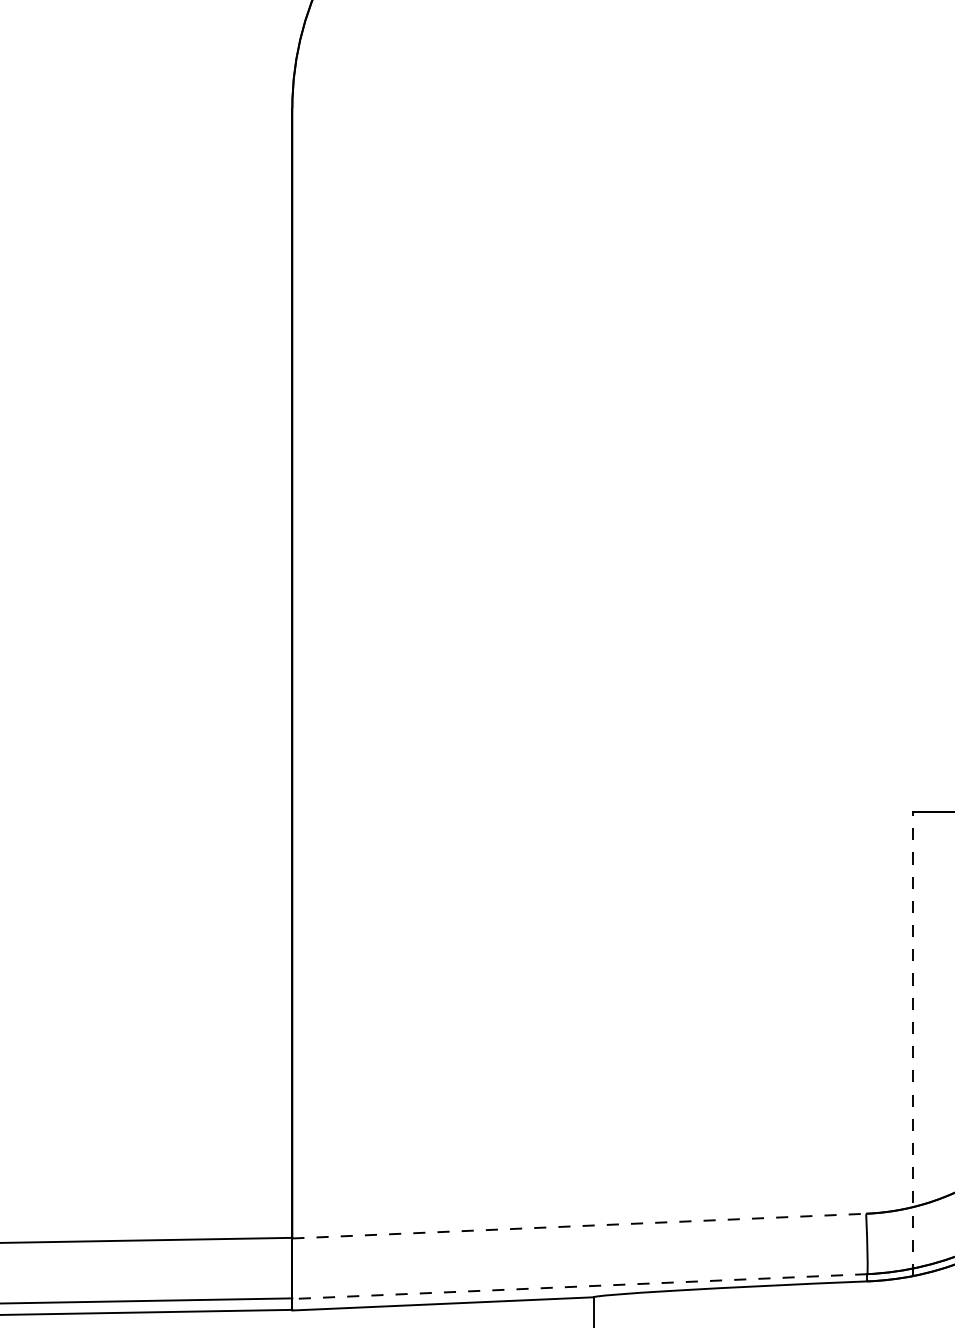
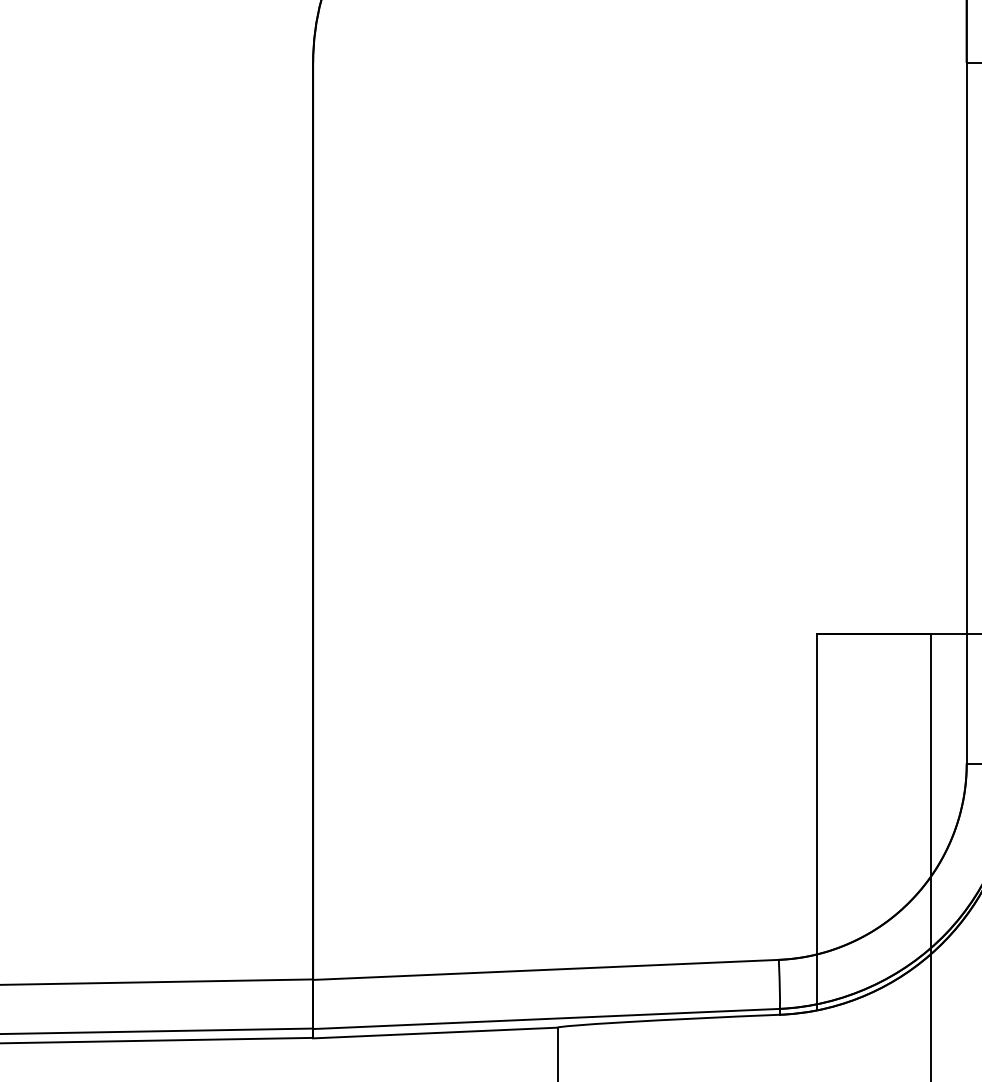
line: (913, 1043) -> (817, 821), dashed -> solid
line: (579, 1225) -> (546, 969), dashed -> solid
line: (578, 1287) -> (545, 1019), dashed -> solid

